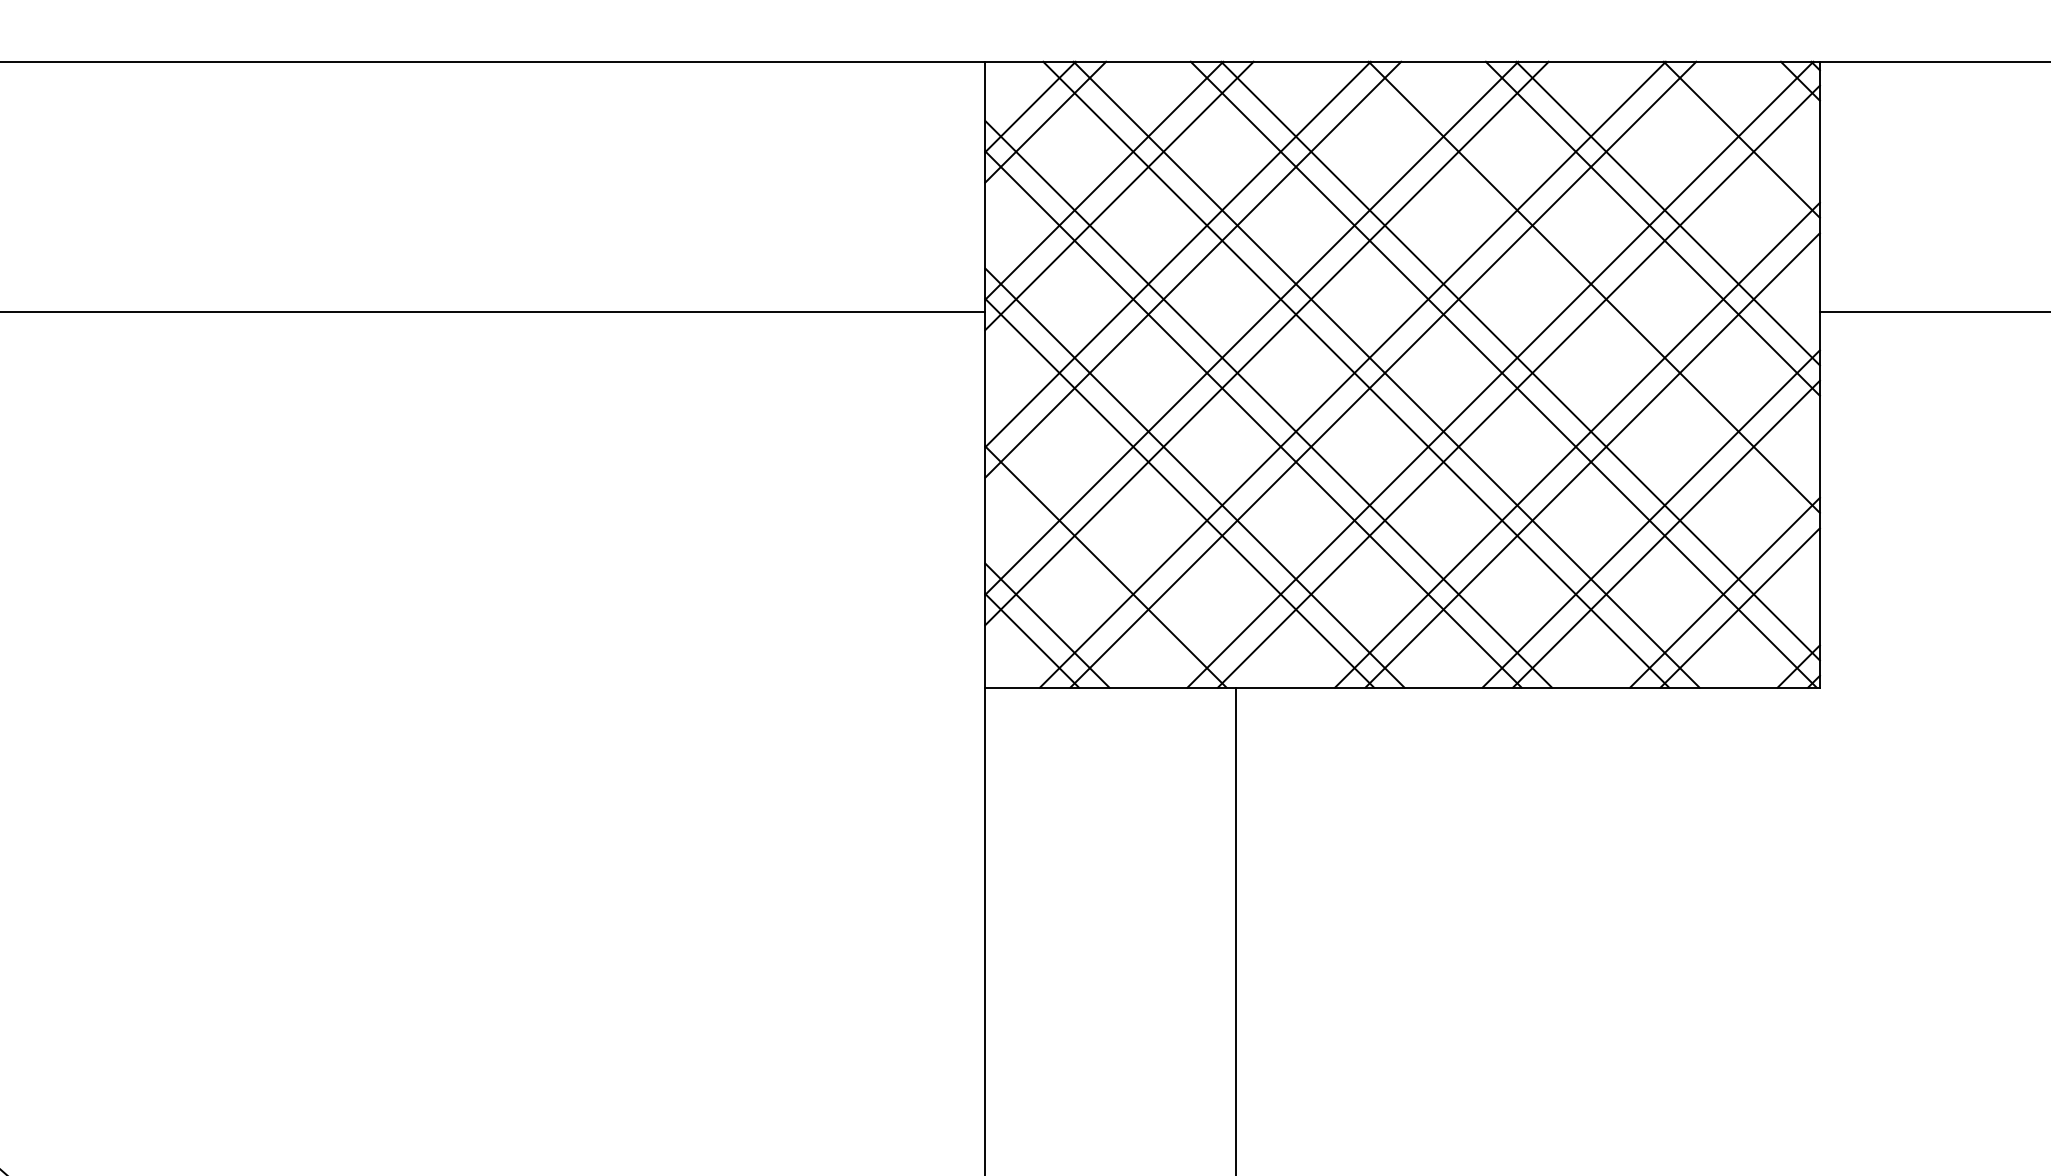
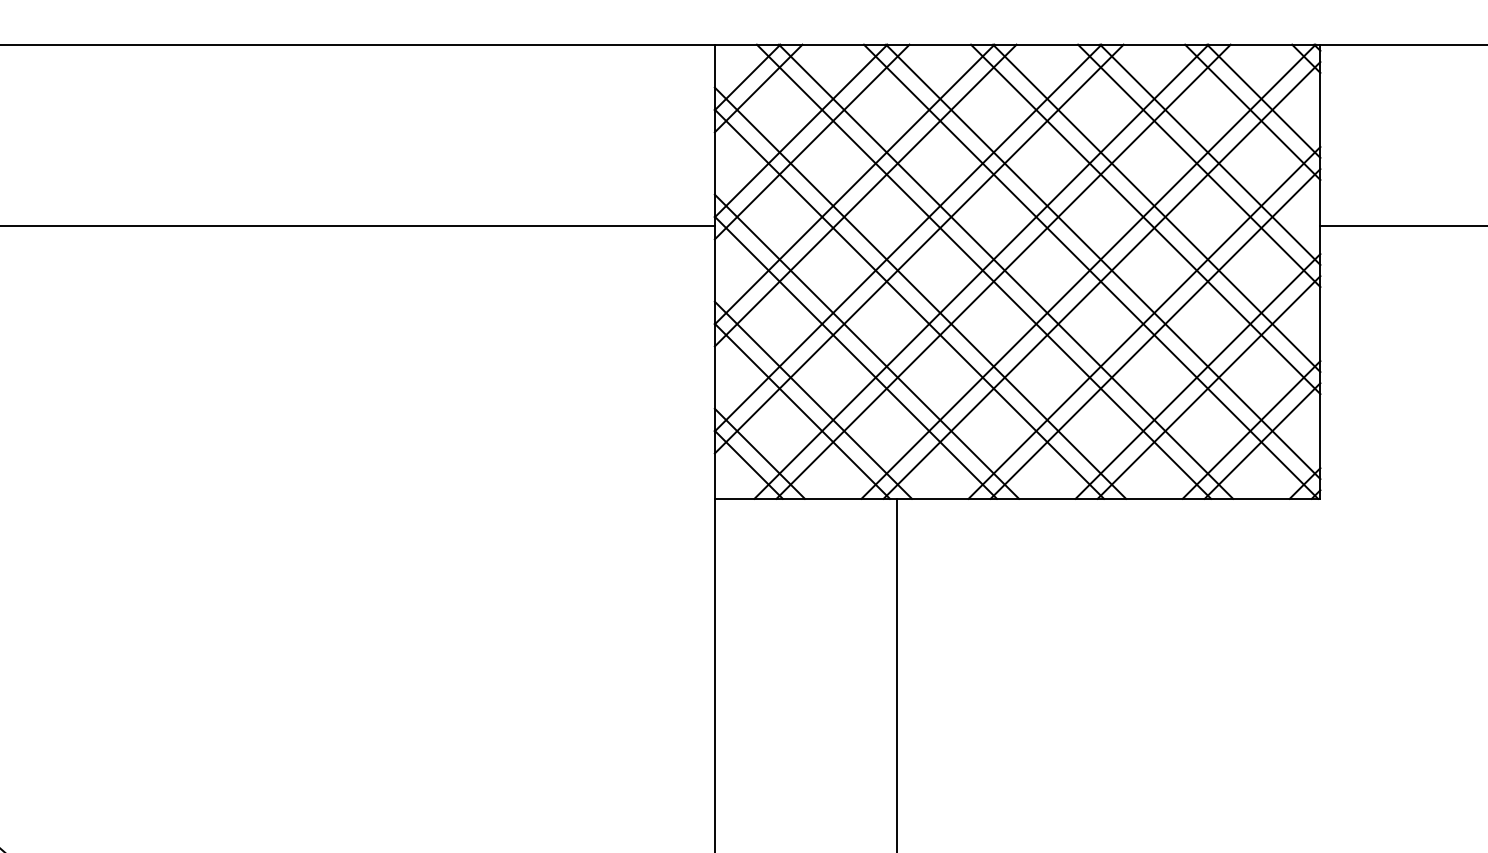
line: (1726, 154) -> (1252, 111), added
line: (1578, 302) -> (1145, 219), added
line: (1121, 551) -> (813, 400), added

